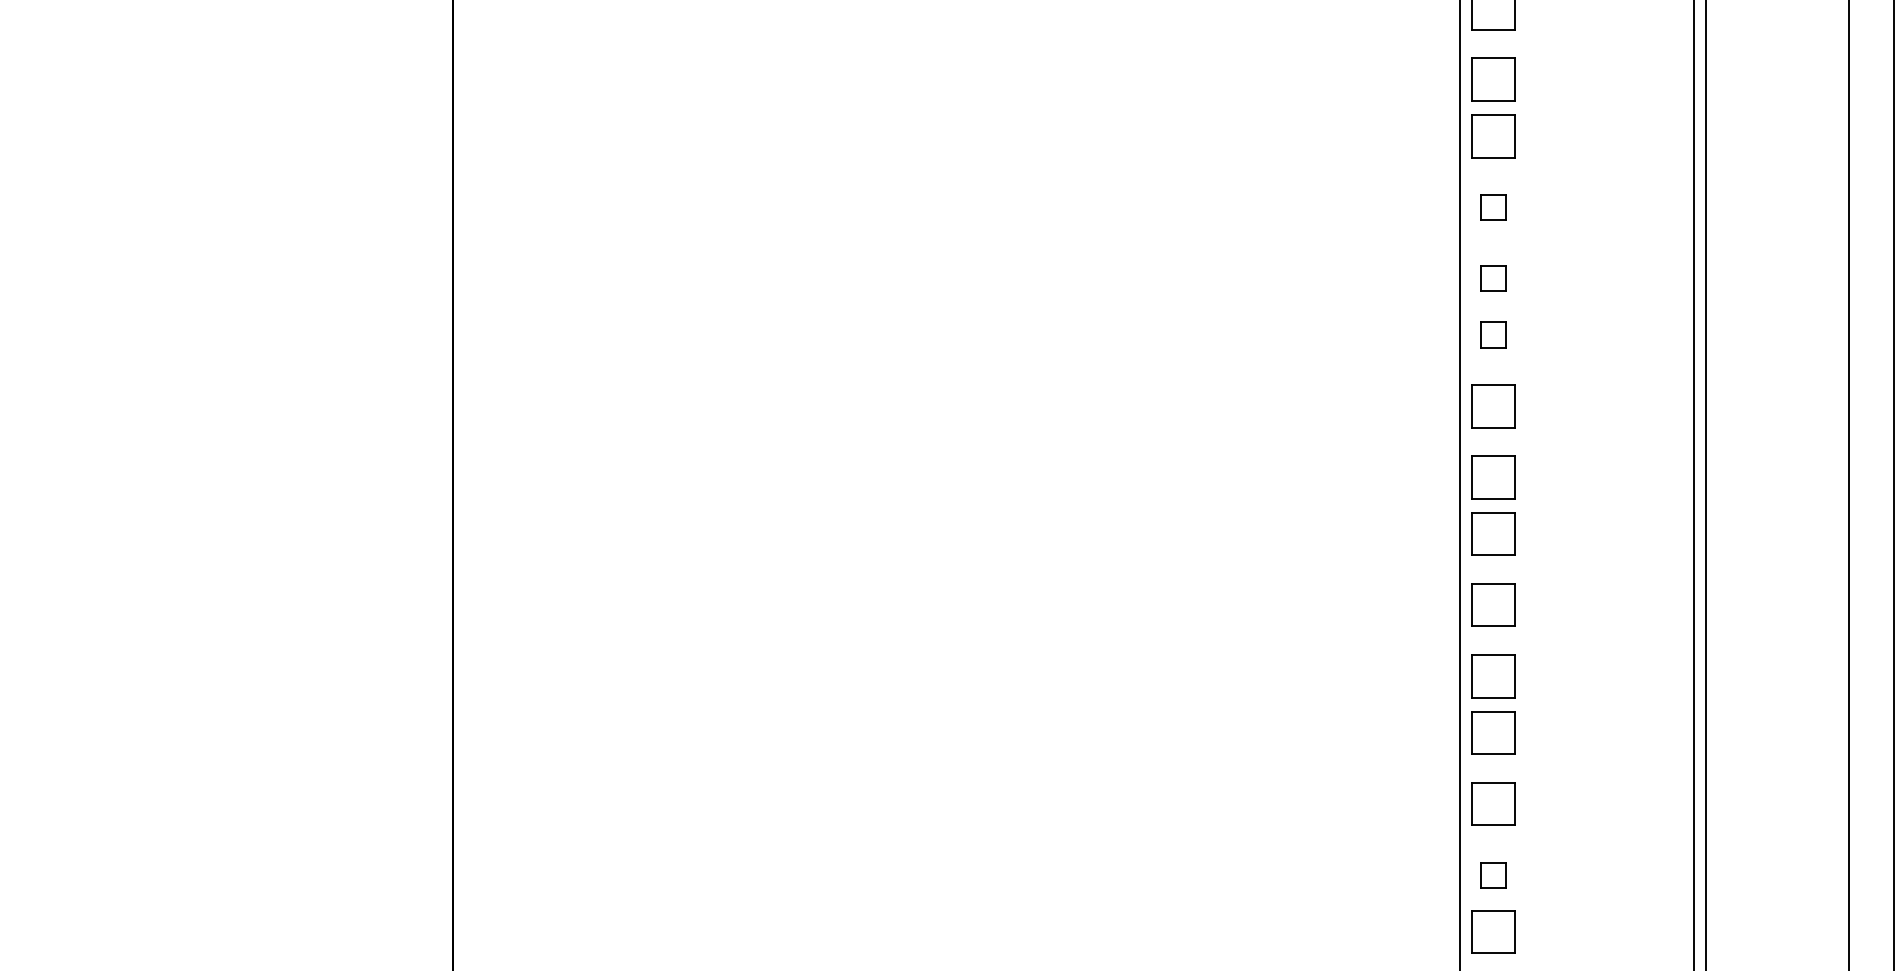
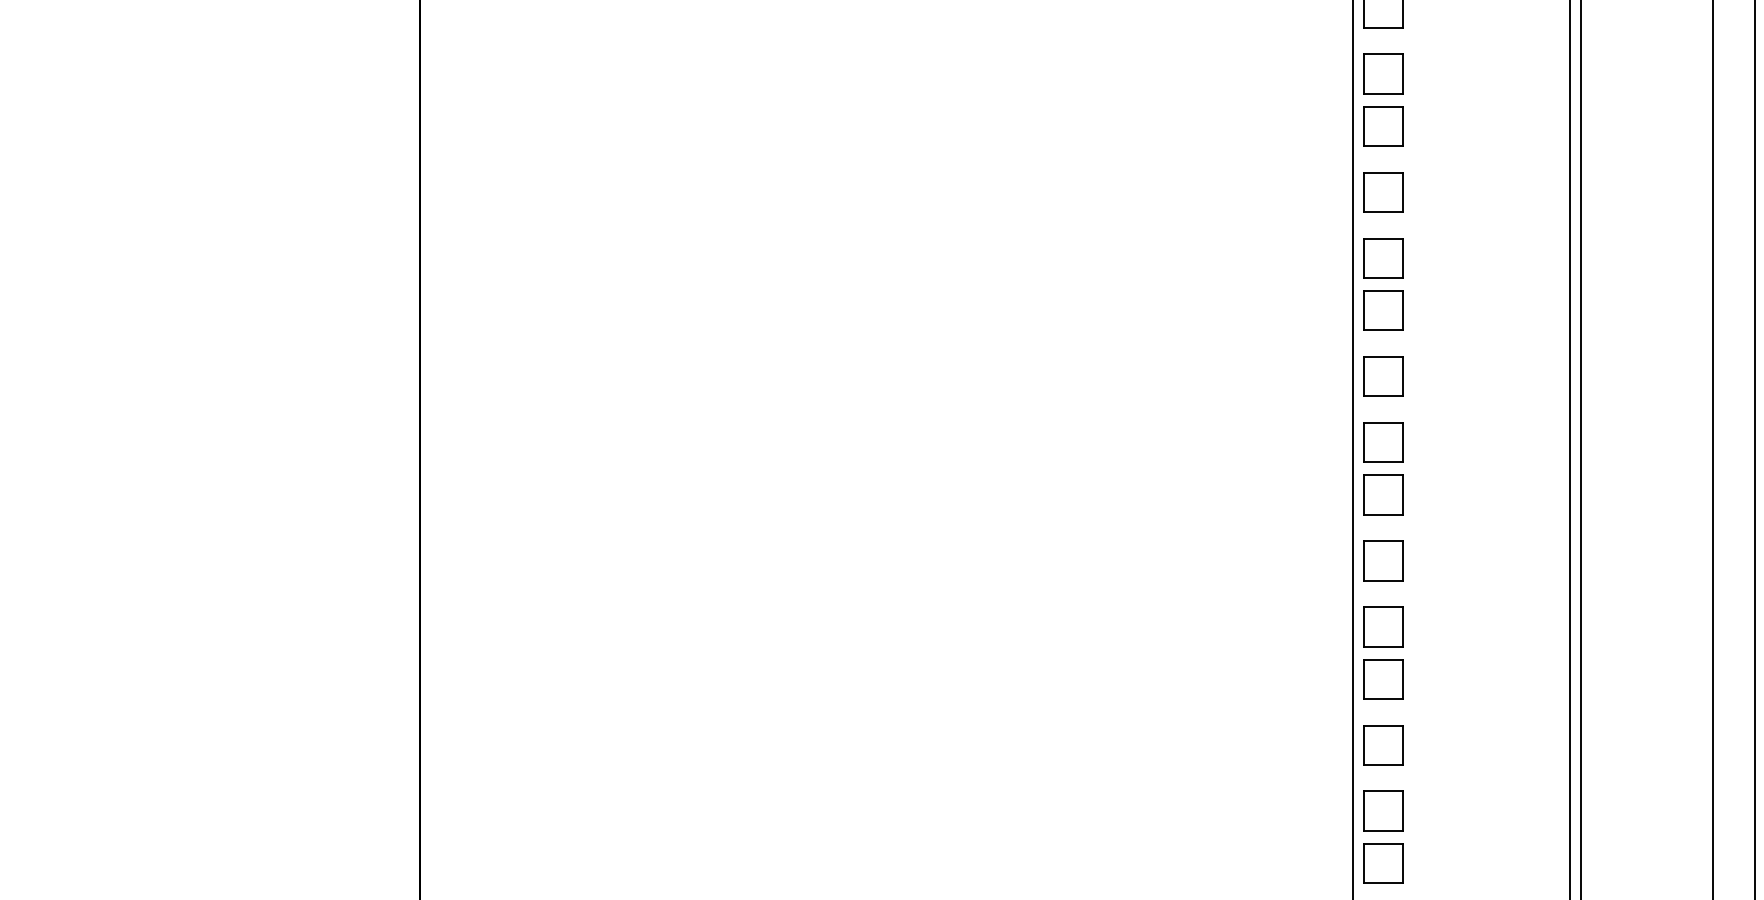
part: (1493, 207) -> (1383, 192), size x1.67
part: (1493, 278) -> (1383, 258), size x1.67
part: (1493, 334) -> (1383, 310), size x1.67
part: (1493, 875) -> (1383, 811), size x1.67

